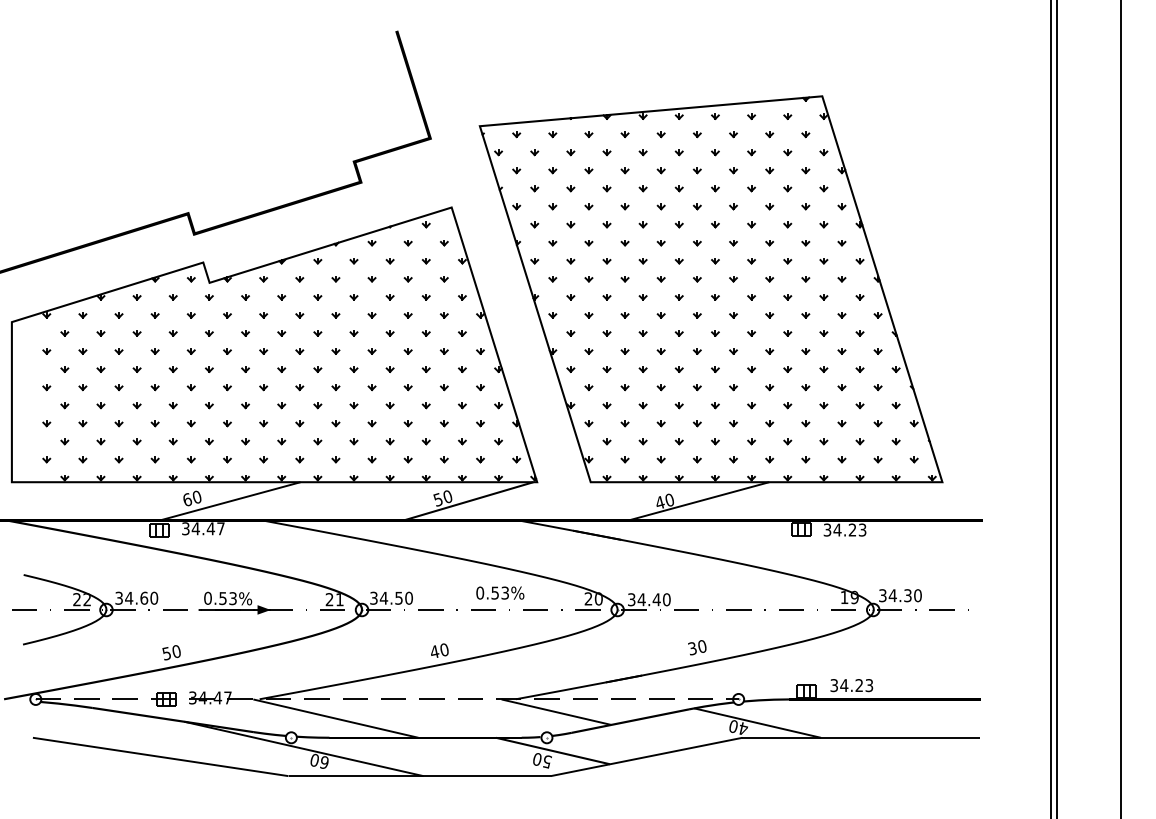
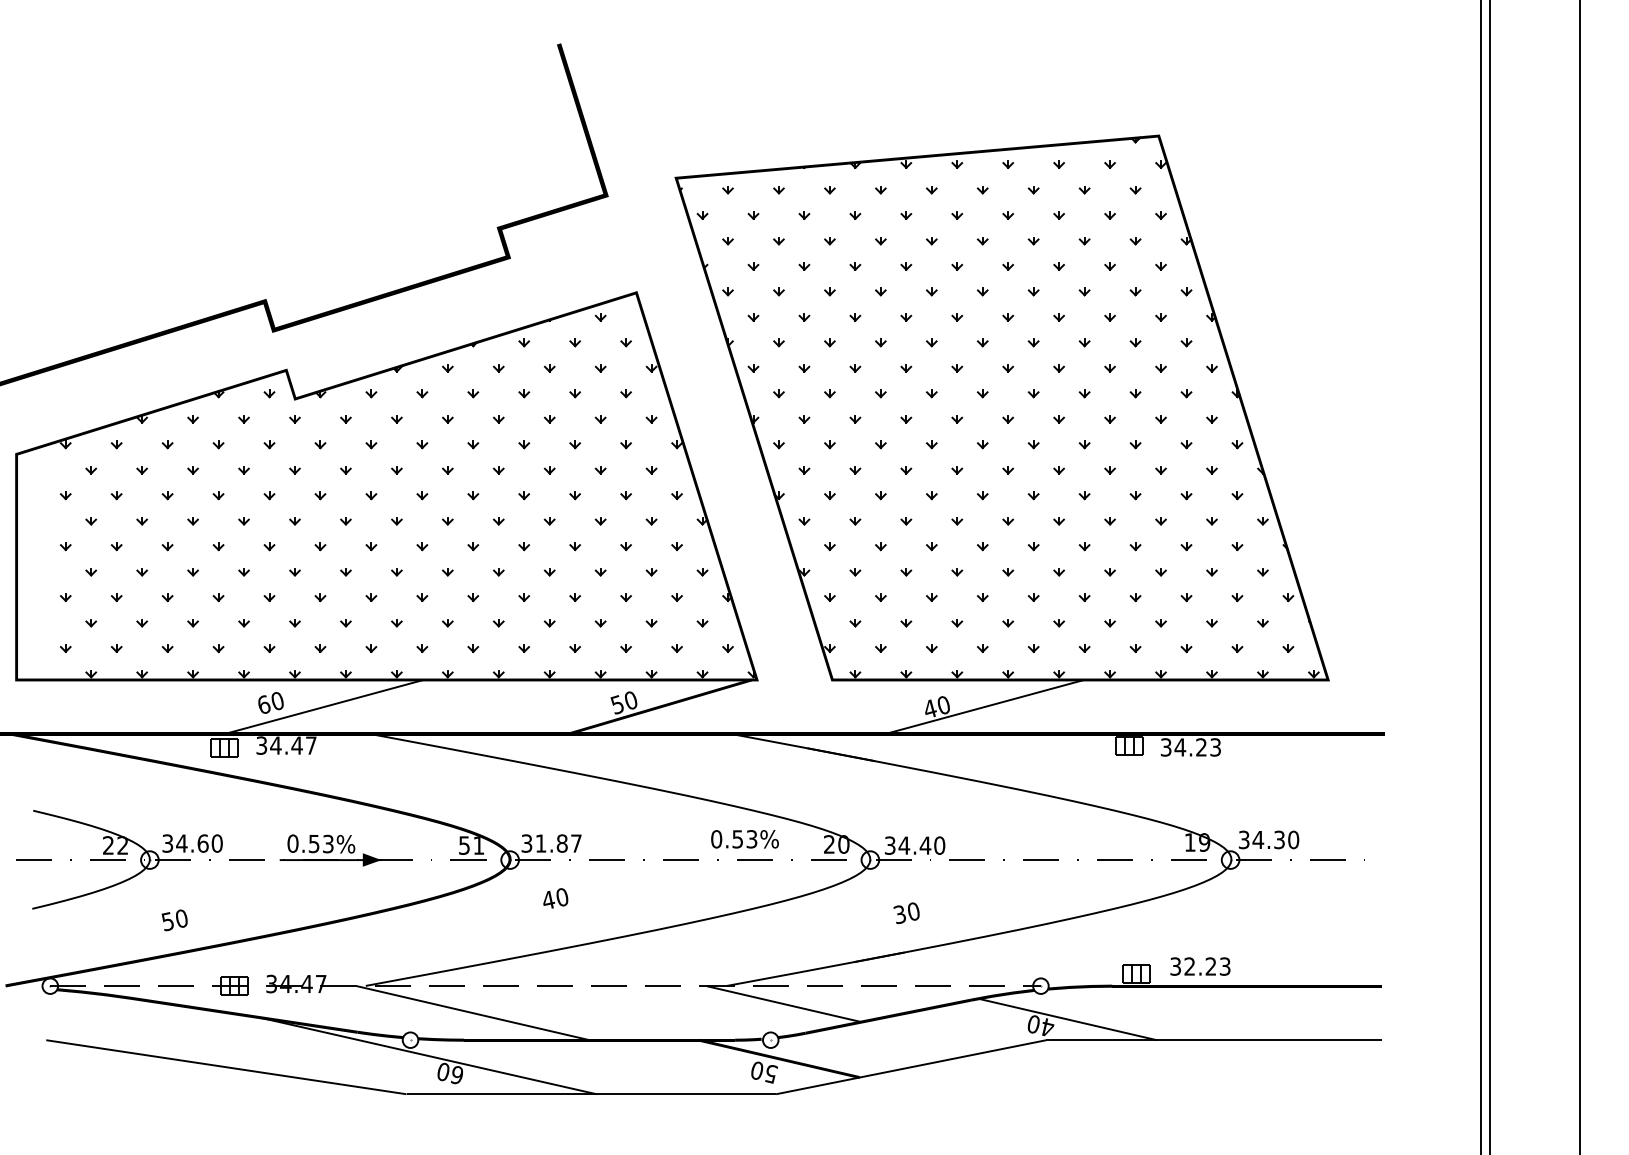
text: (499, 593) -> (744, 839), moved
text: (396, 598) -> (558, 843), 34.50 -> 31.87
text: (329, 599) -> (464, 845), 21 -> 51
text: (697, 647) -> (906, 912), moved
text: (439, 650) -> (555, 898), moved
text: (171, 652) -> (174, 920), moved
text: (844, 685) -> (1189, 966), 34.23 -> 32.23

